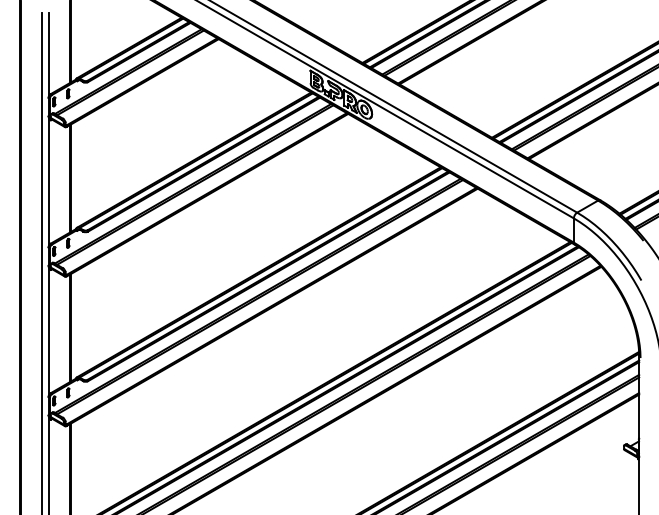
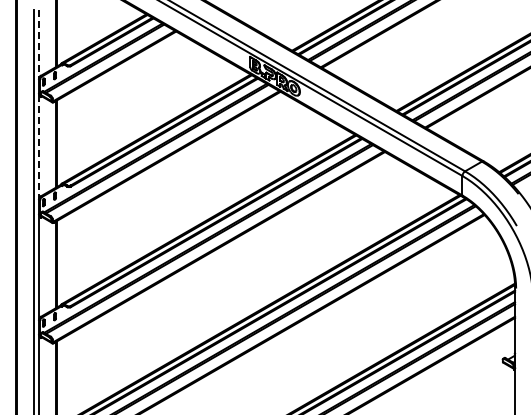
line: (49, 55) -> (39, 44), solid -> dashed
line: (49, 181) -> (39, 146), solid -> dashed

